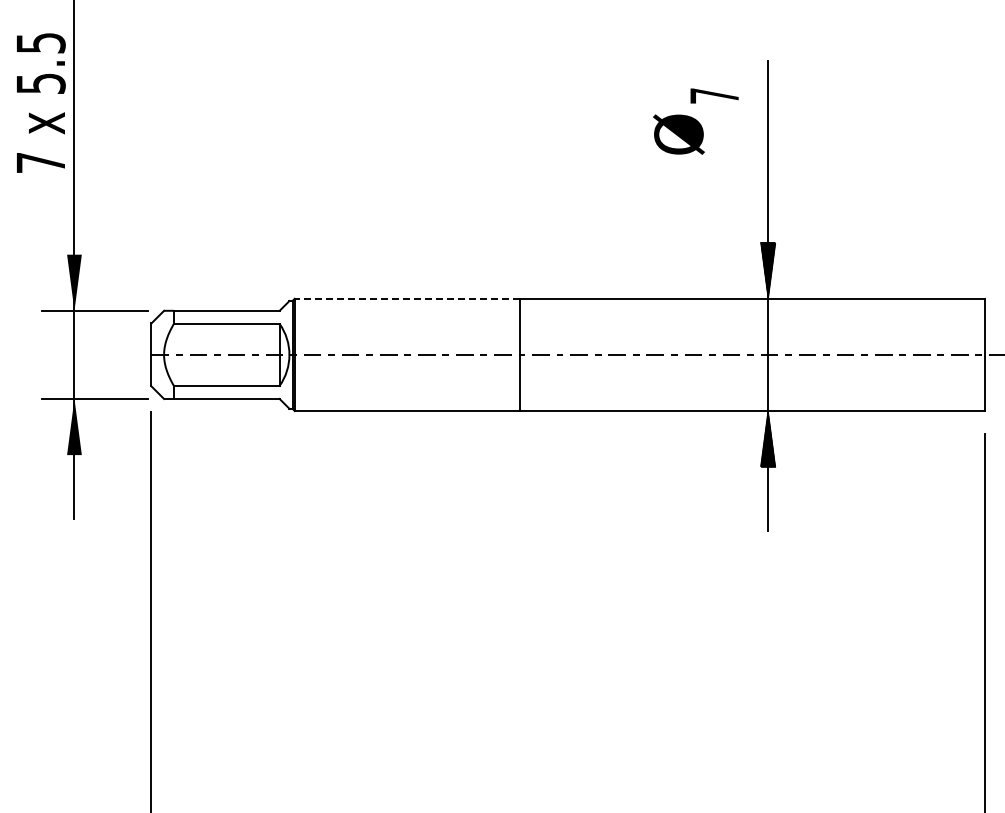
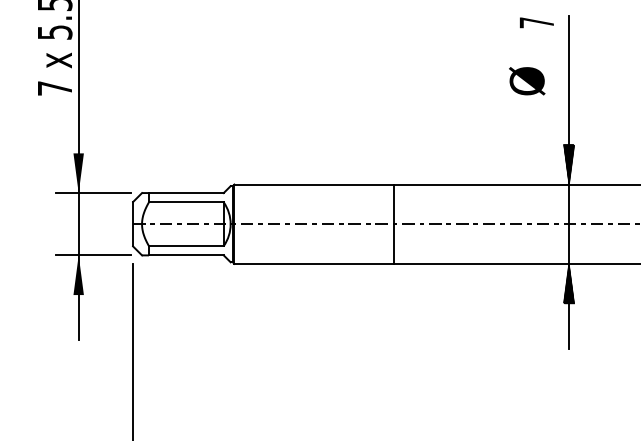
text: (714, 95) -> (536, 22), moved
text: (678, 134) -> (526, 81), moved
line: (407, 298) -> (314, 184), dashed -> solid

